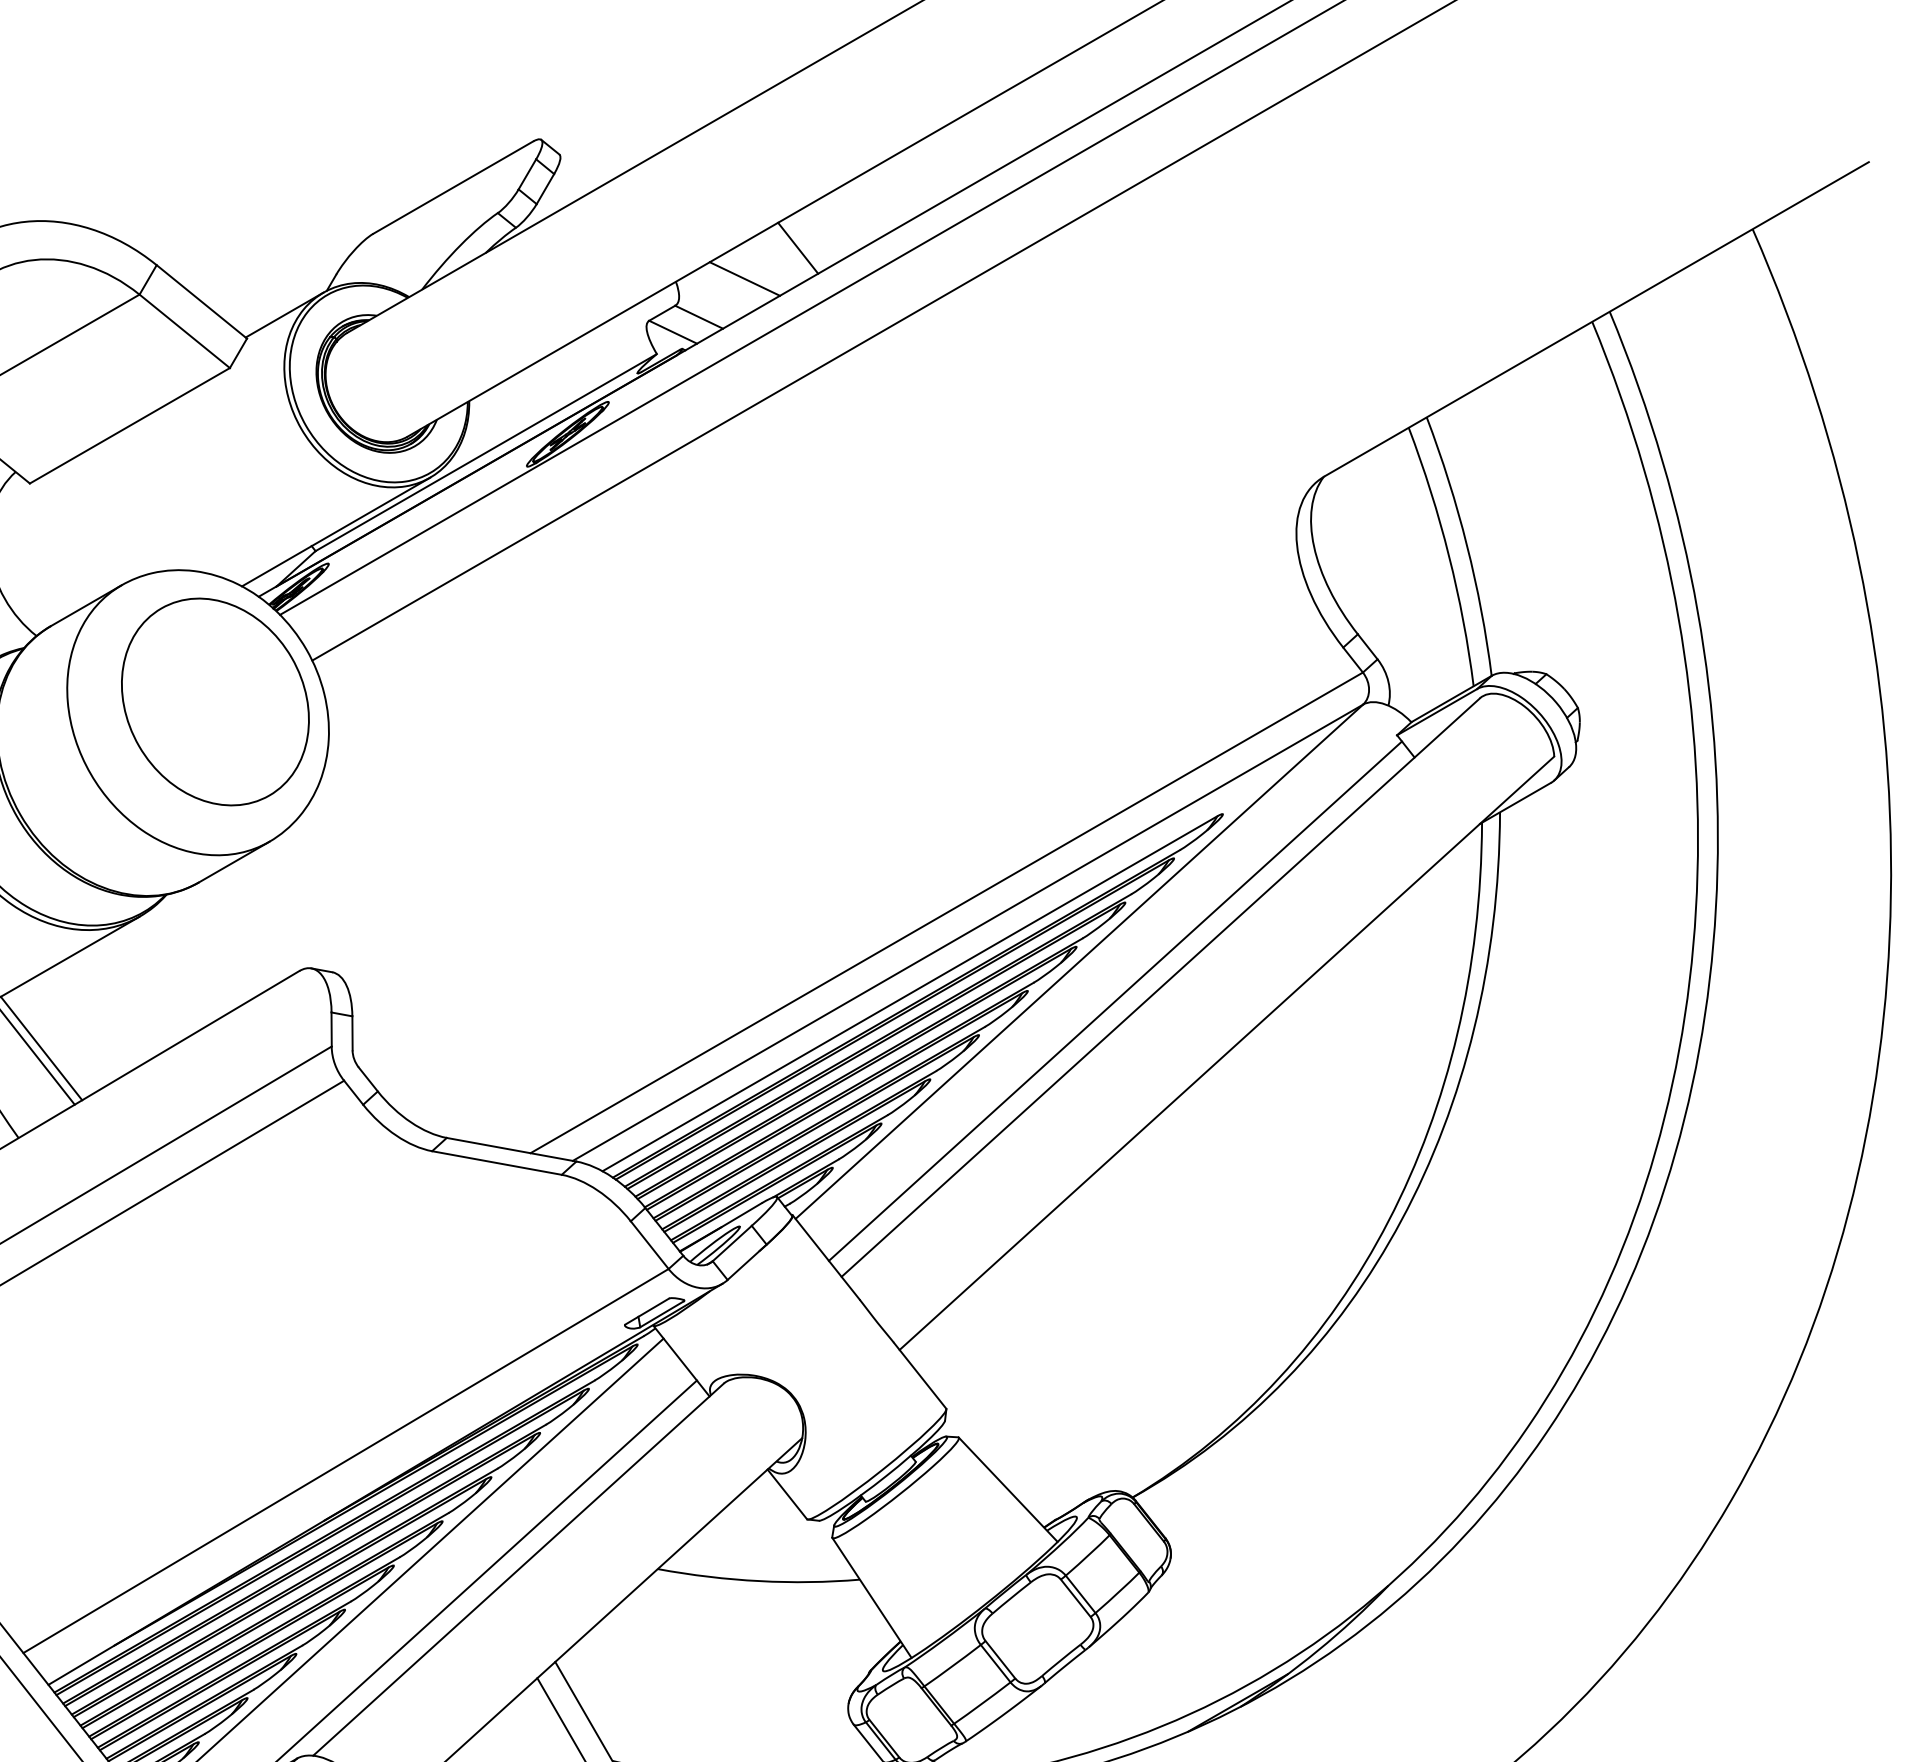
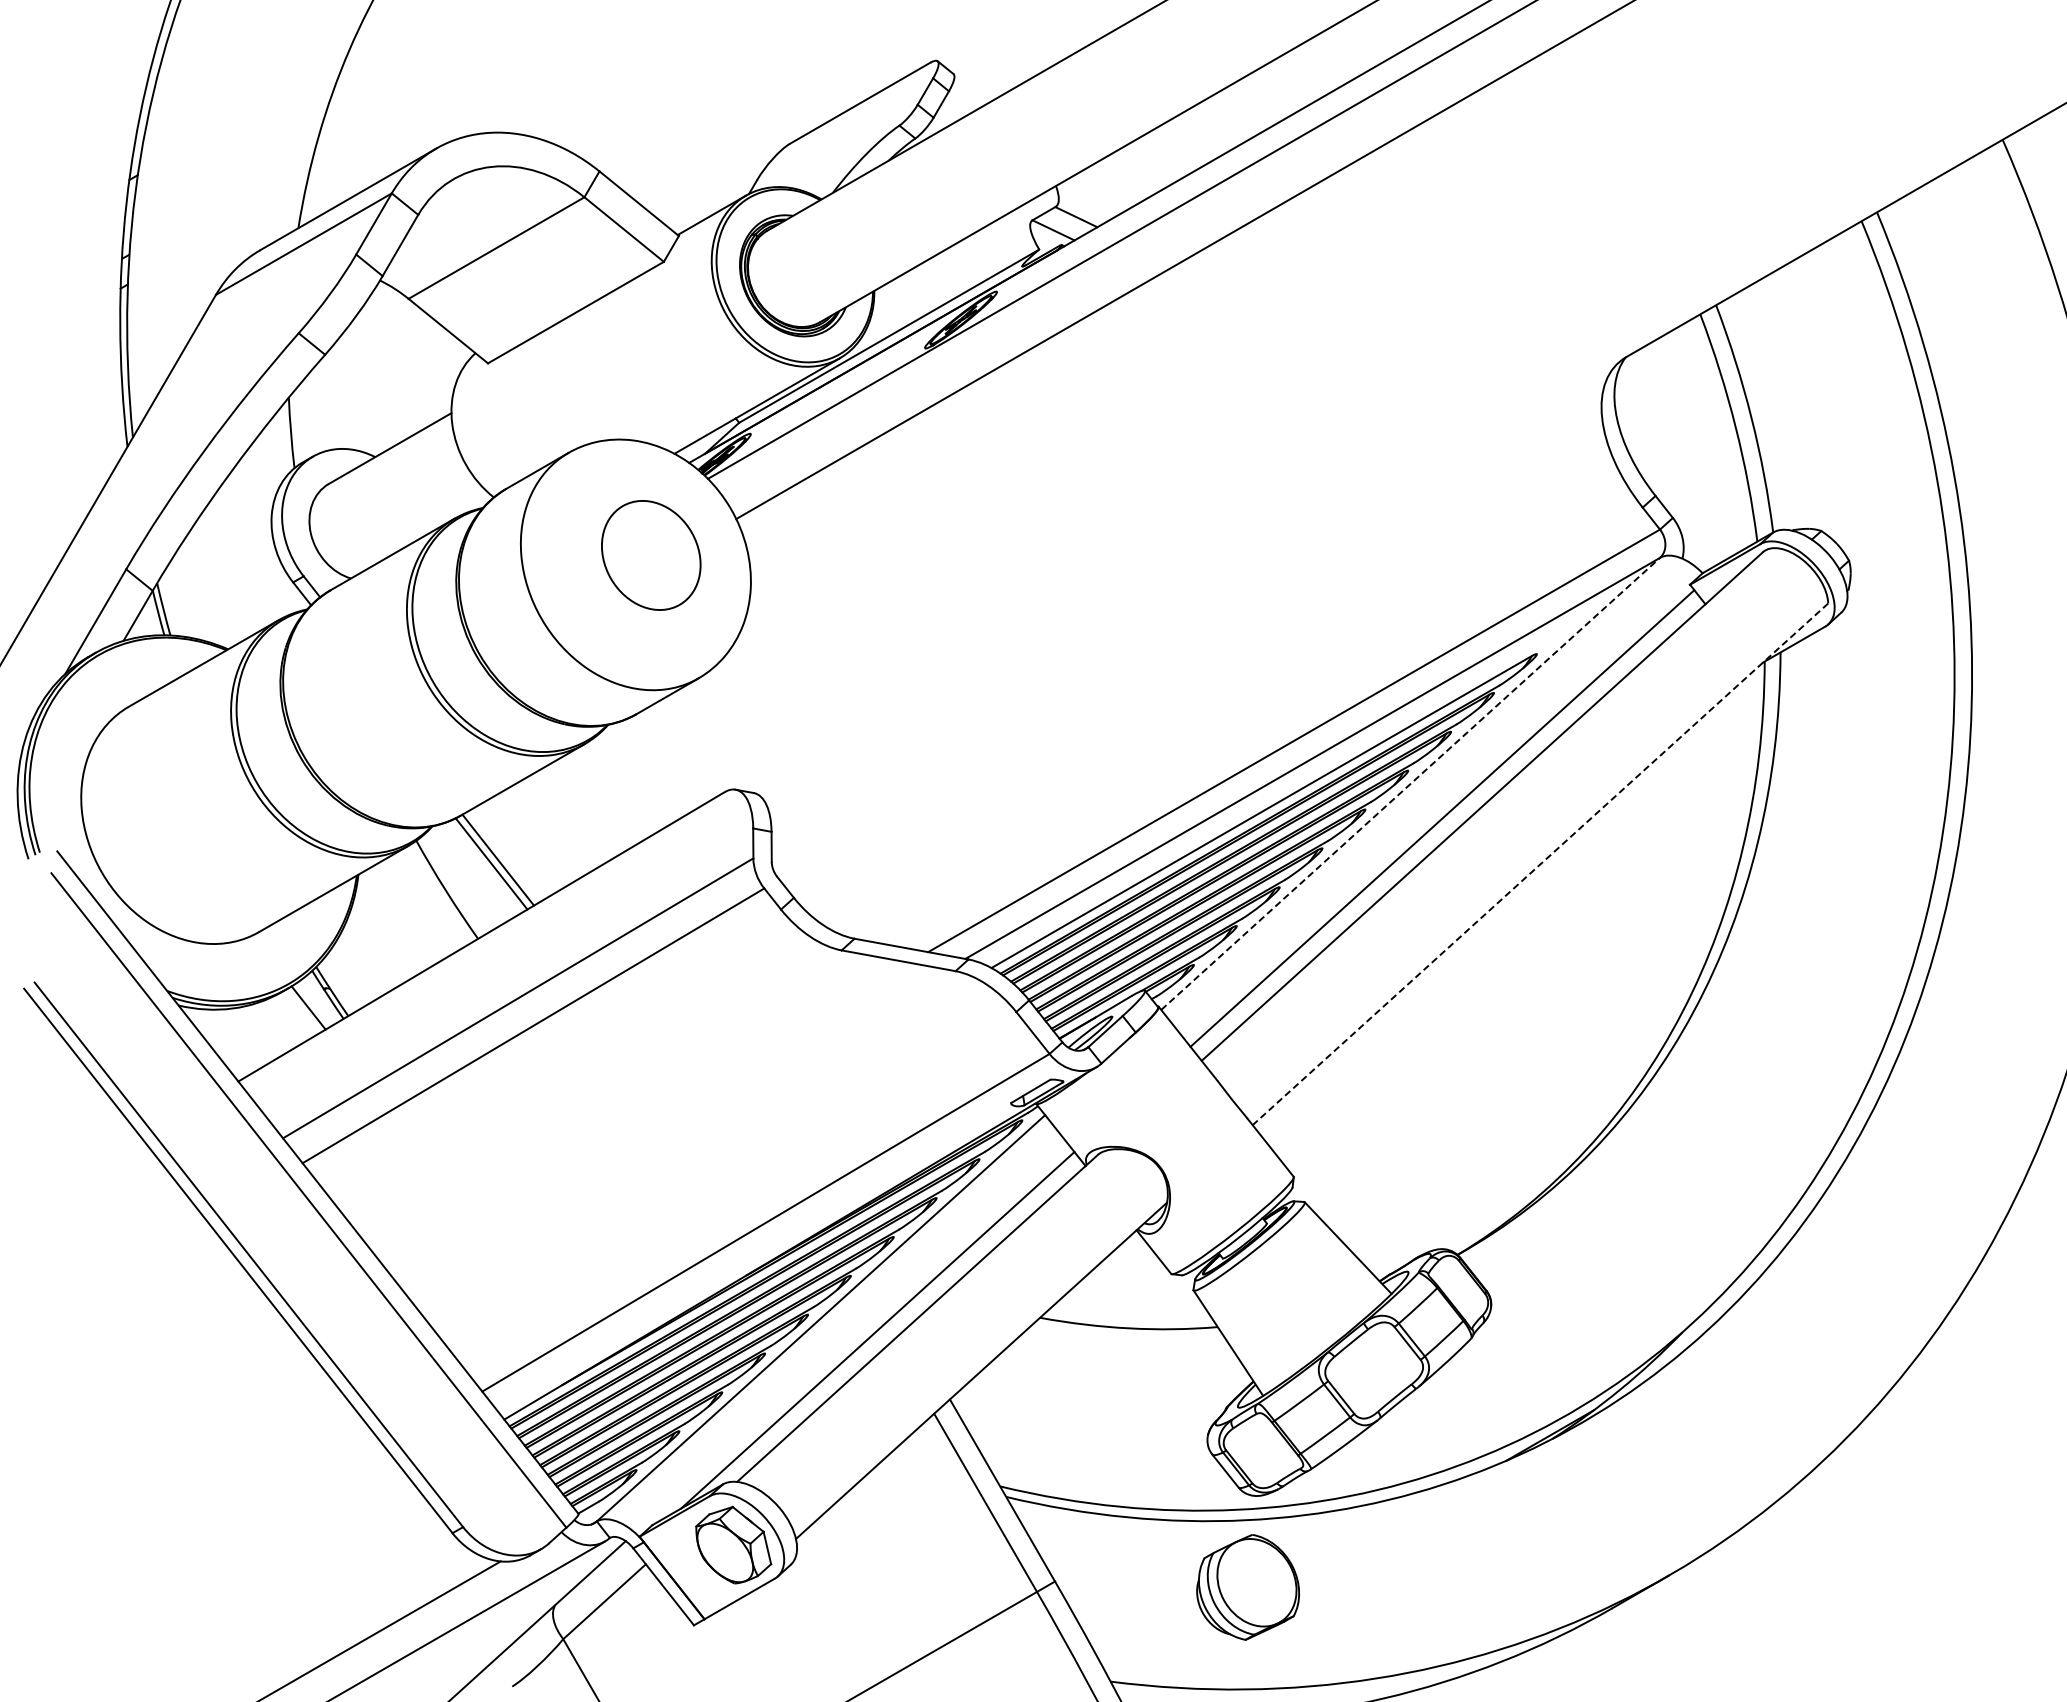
line: (798, 248) -> (1163, 156), removed
line: (744, 278) -> (1116, 183), removed
part: (215, 702) -> (651, 555), size x0.6
line: (1079, 961) -> (1410, 783), solid -> dashed
line: (1226, 1053) -> (1540, 864), solid -> dashed

